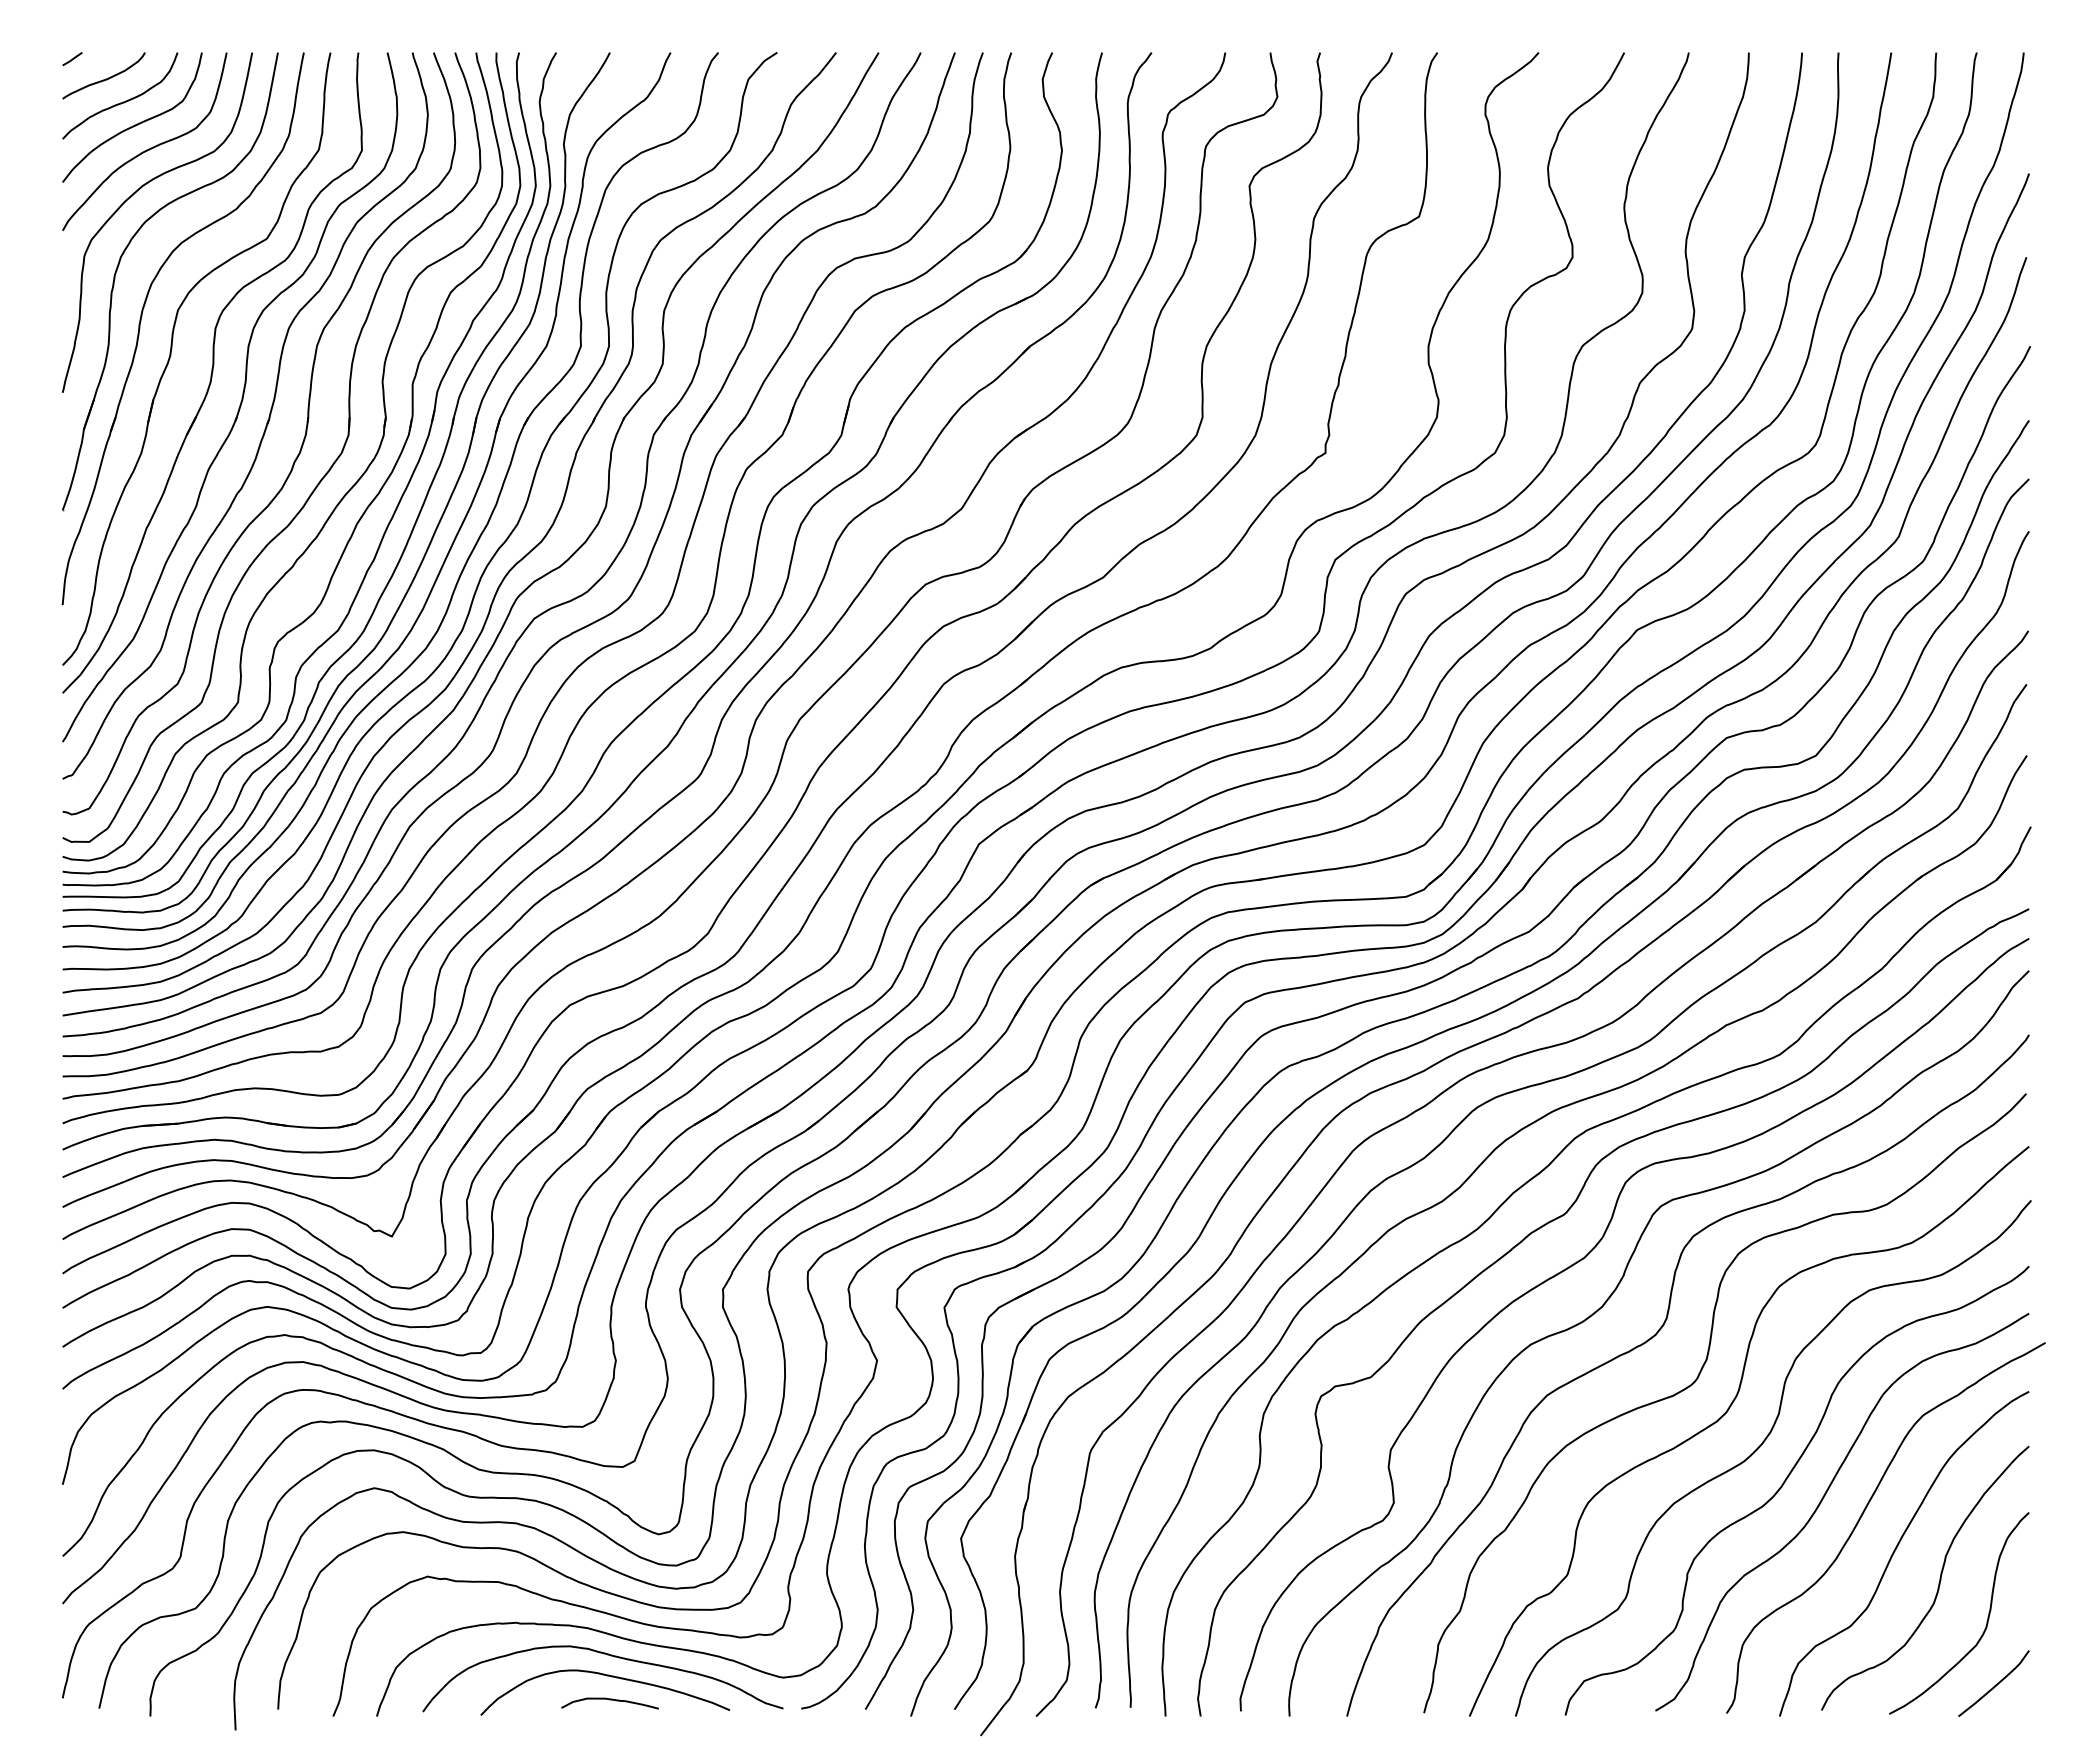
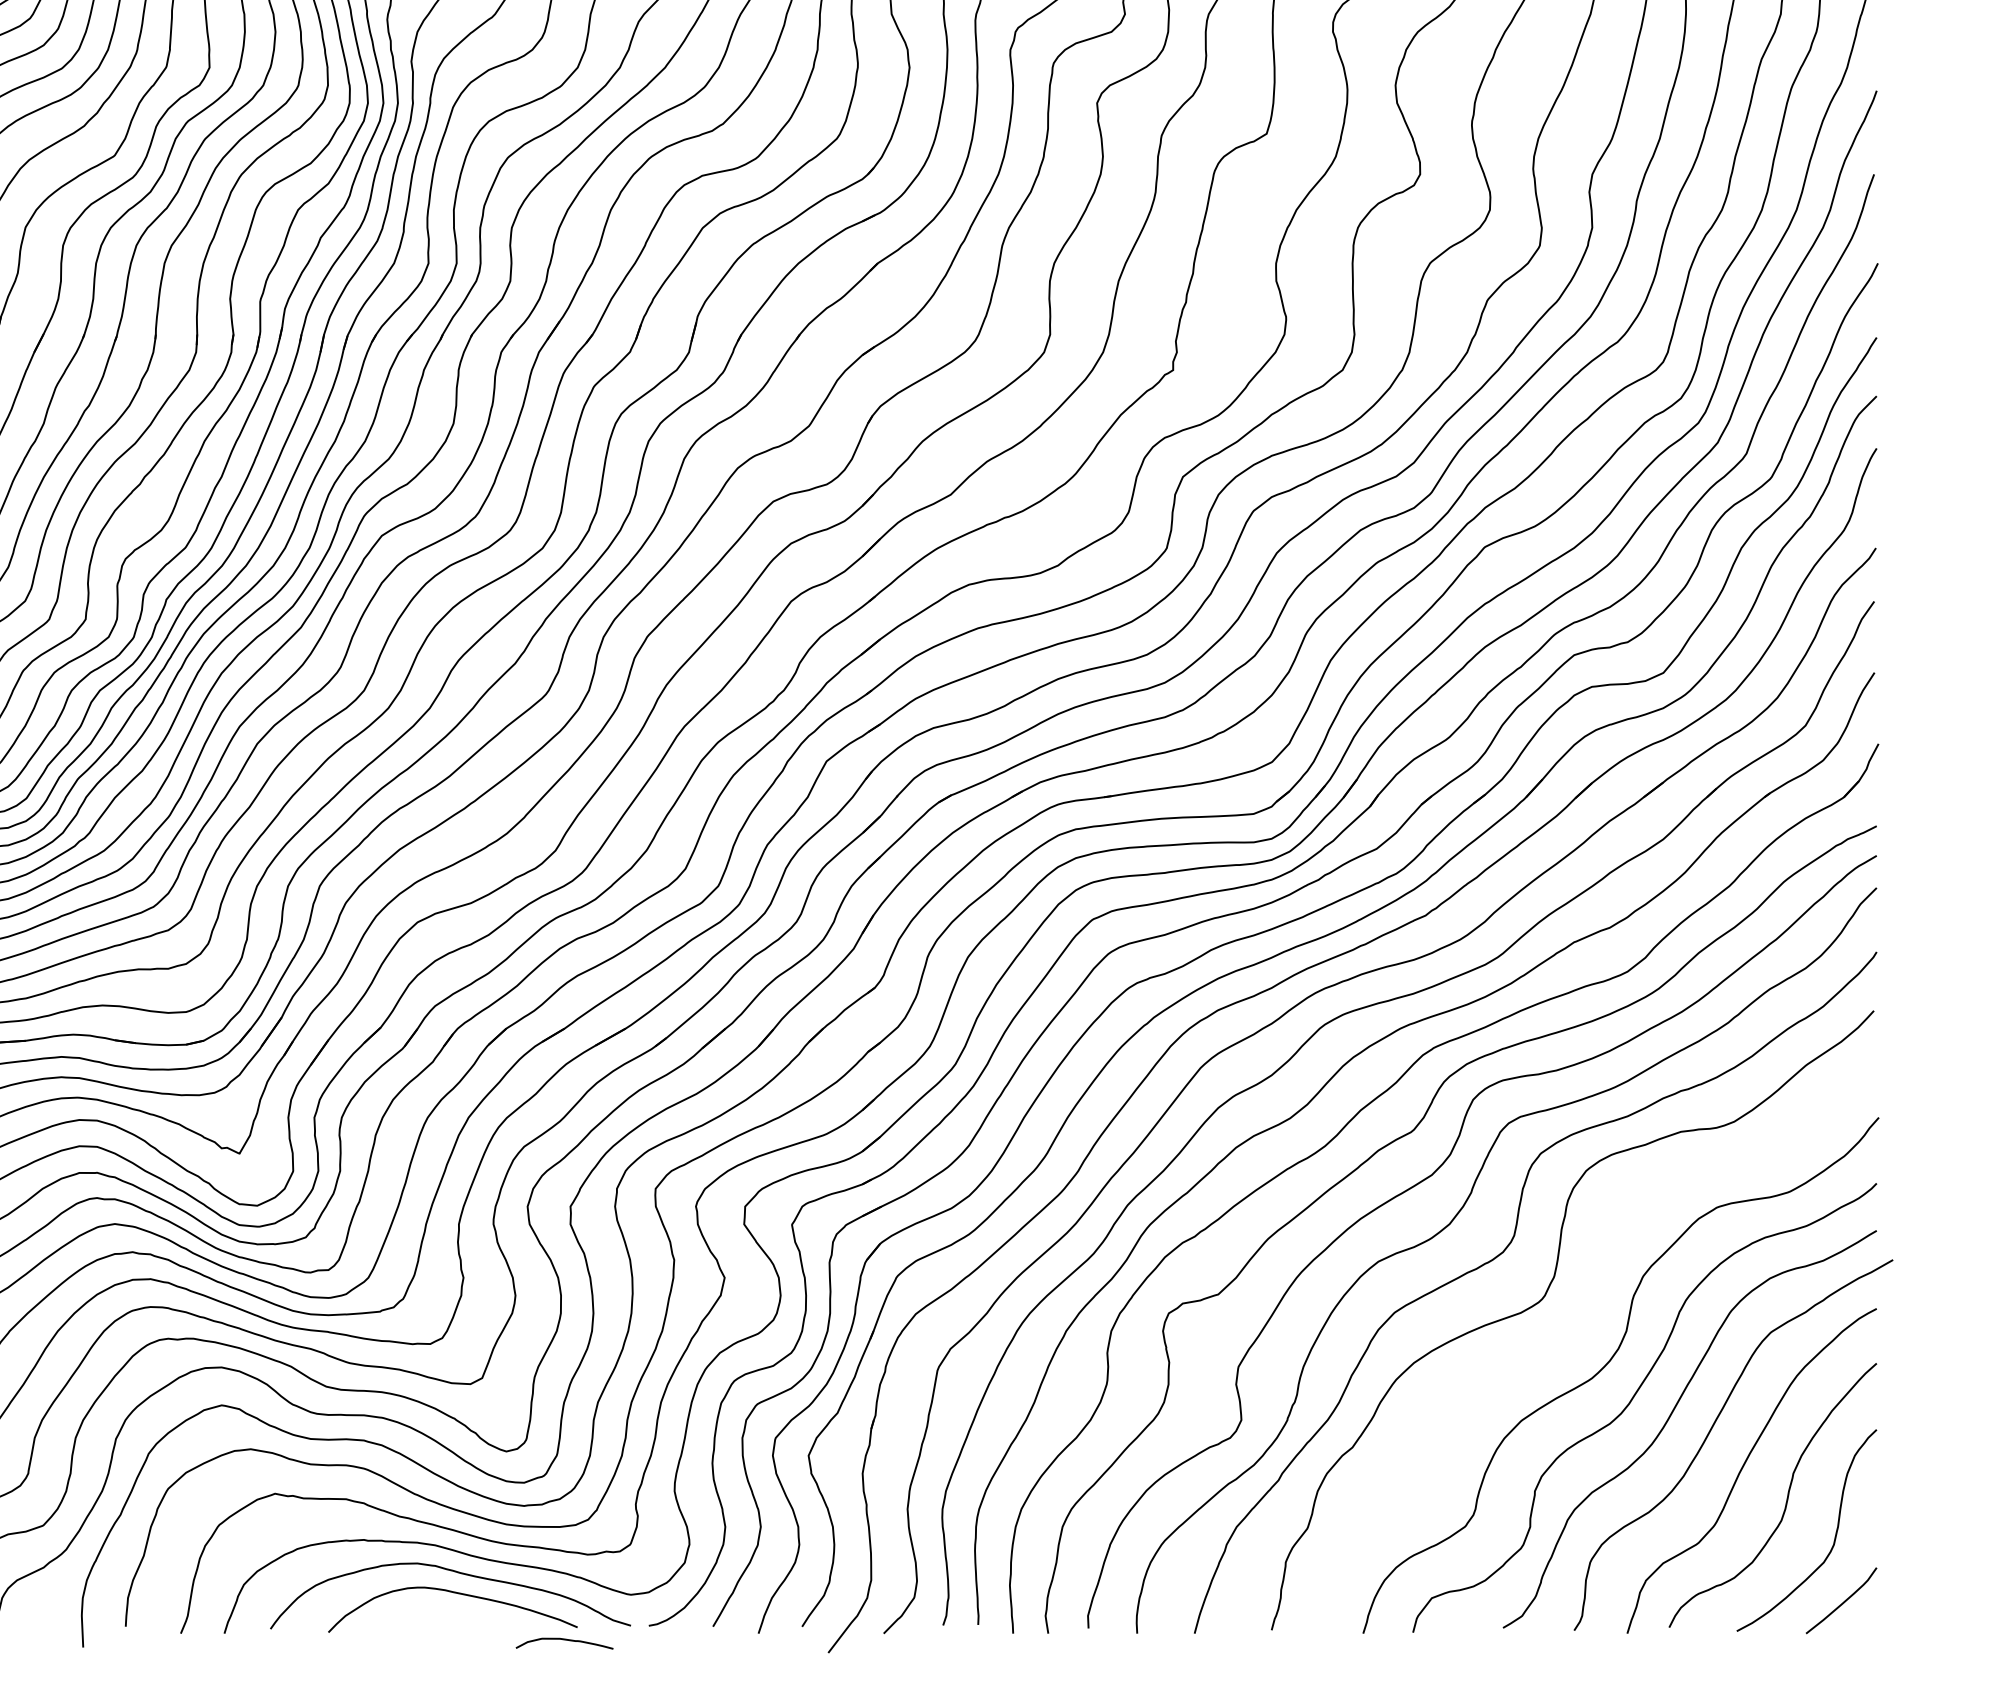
curve: (1728, 1411) -> (1576, 1328), removed
curve: (609, 1700) -> (564, 1640), moved

